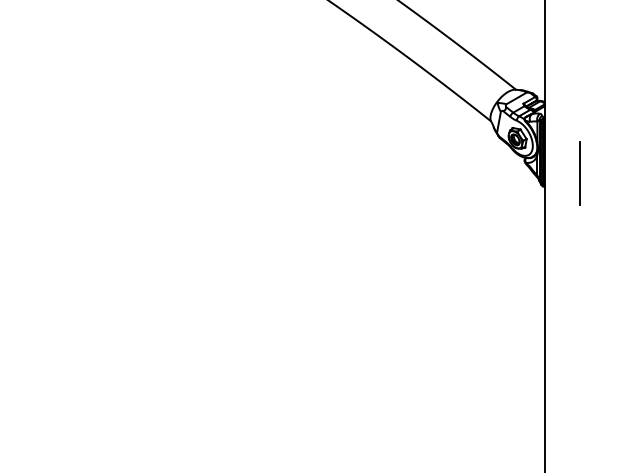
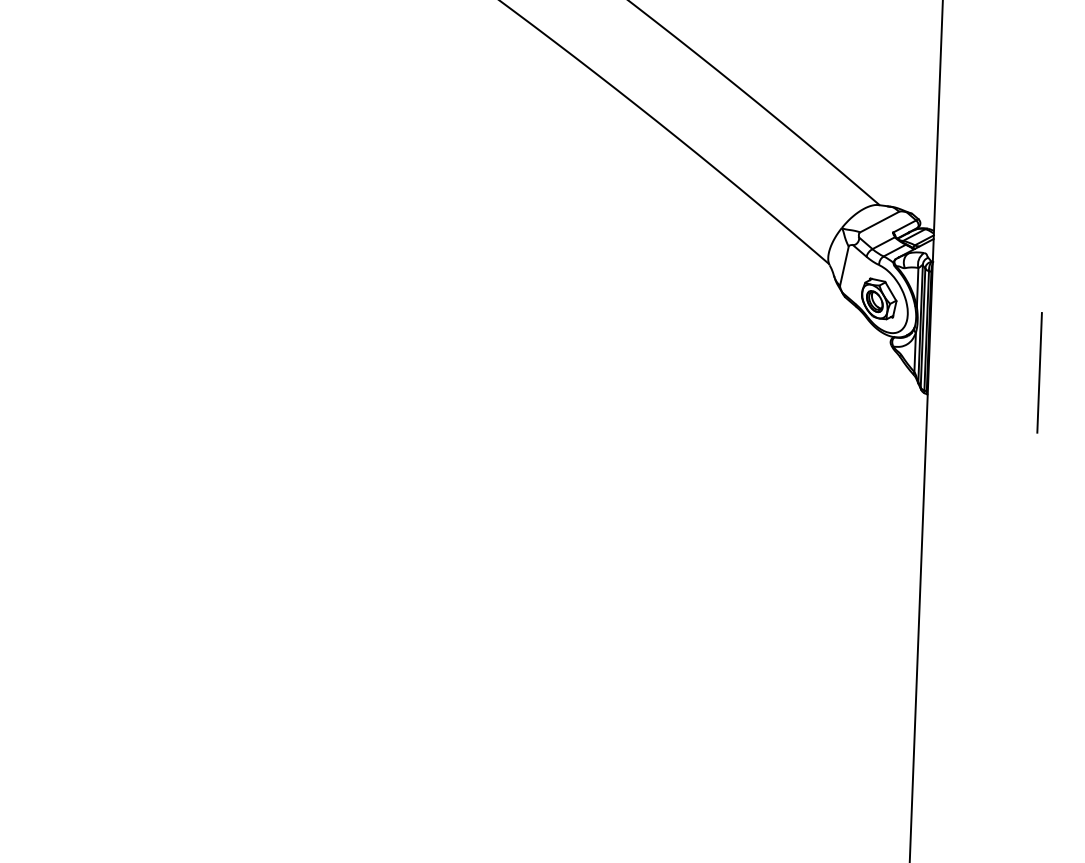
line: (579, 173) -> (1037, 372), moved

